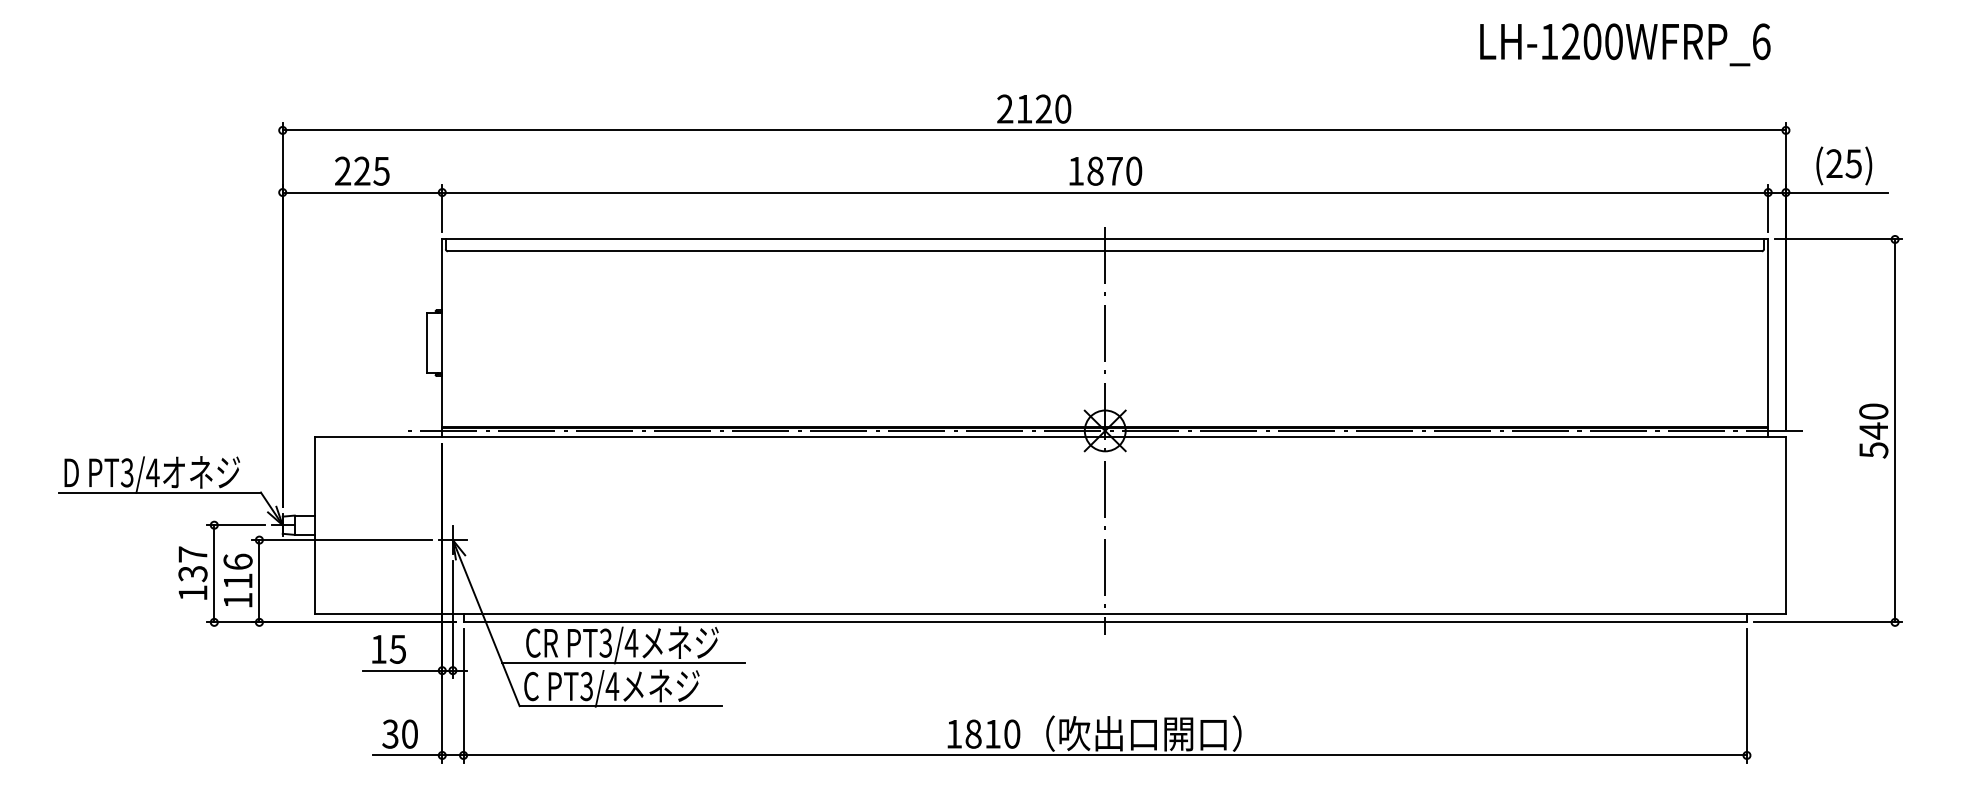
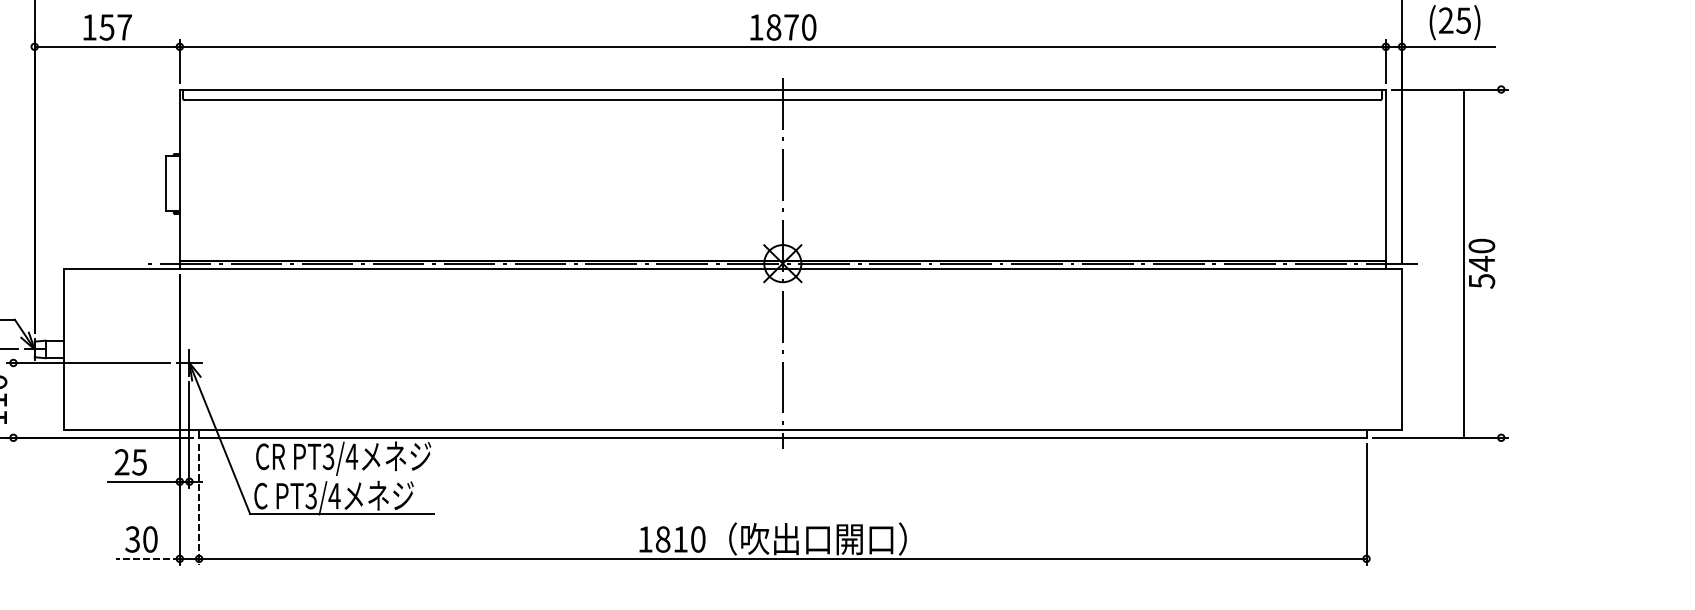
text: (362, 170) -> (107, 26), 225 -> 157
line: (1895, 430) -> (1464, 263), moved
line: (259, 581) -> (13, 400), removed
text: (378, 648) -> (121, 461), 15 -> 25
line: (623, 662) -> (344, 474), removed
line: (463, 696) -> (199, 505), solid -> dashed
line: (407, 755) -> (148, 558), solid -> dashed

